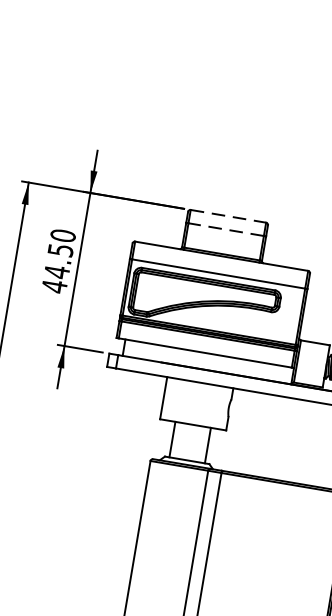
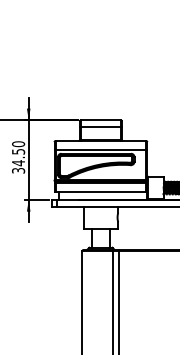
line: (227, 216) -> (100, 120), dashed -> solid
line: (225, 230) -> (100, 127), dashed -> solid
text: (54, 286) -> (18, 170), 44.50 -> 34.50

